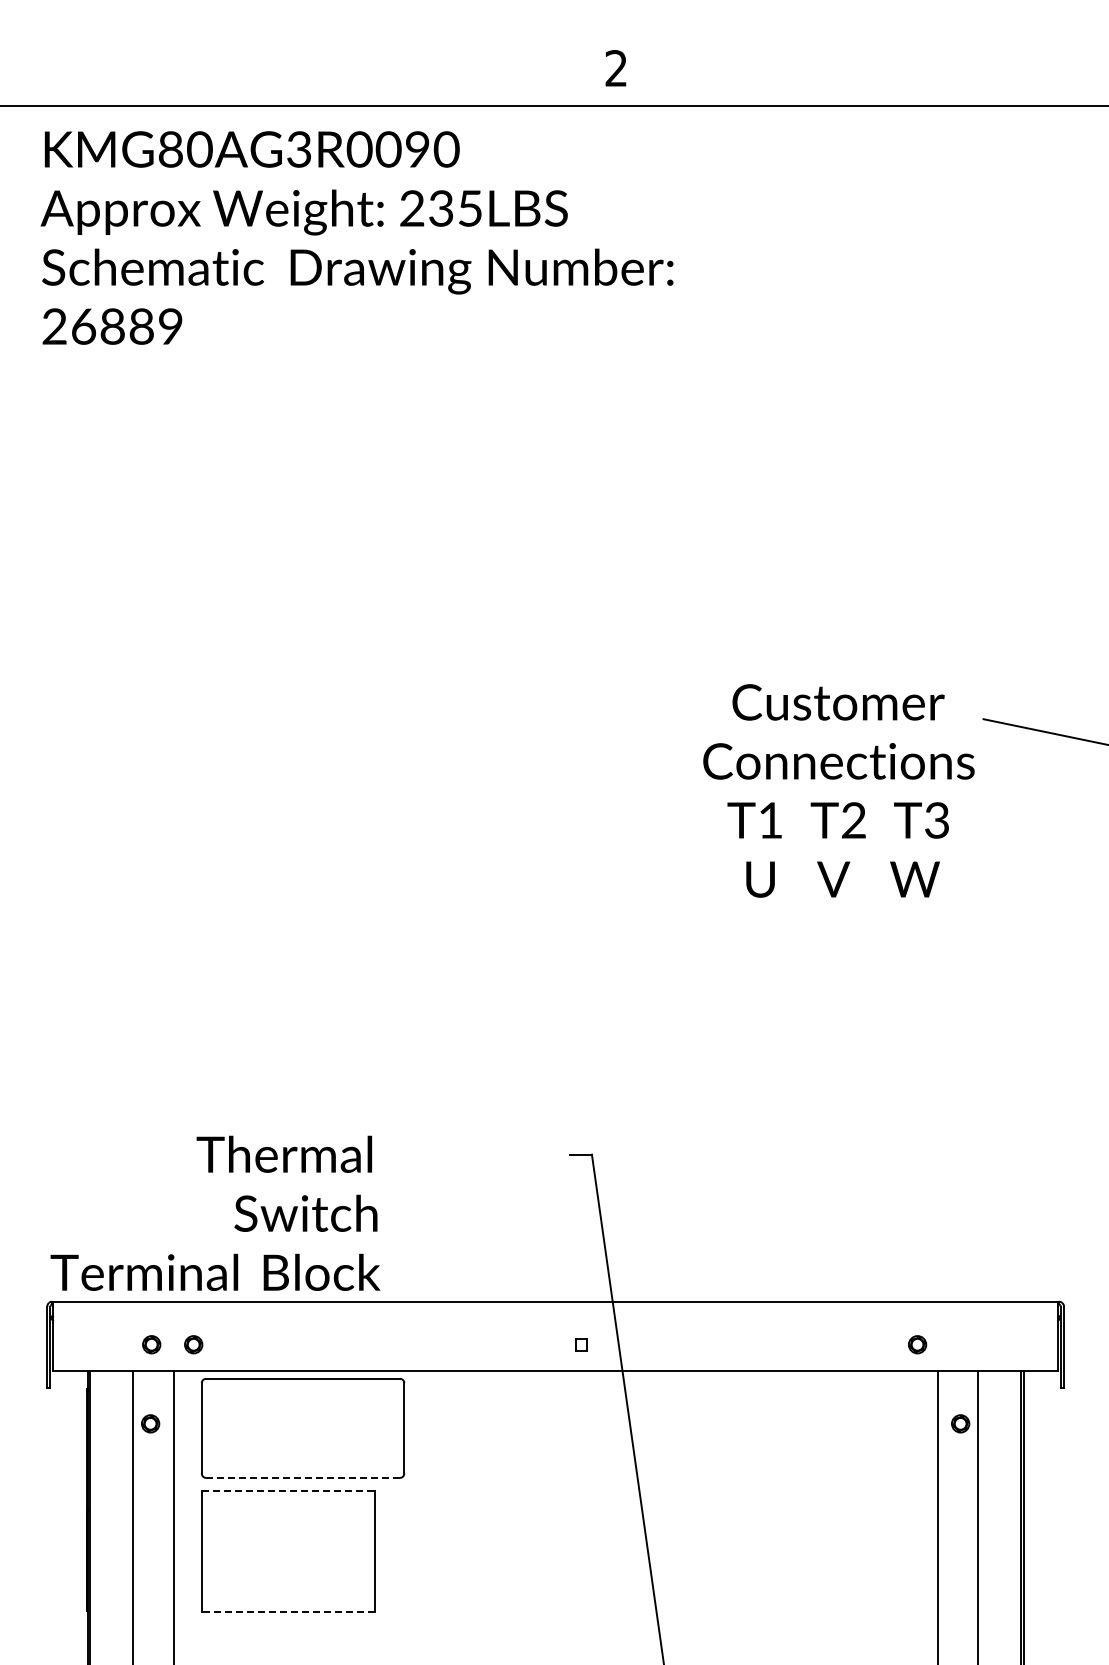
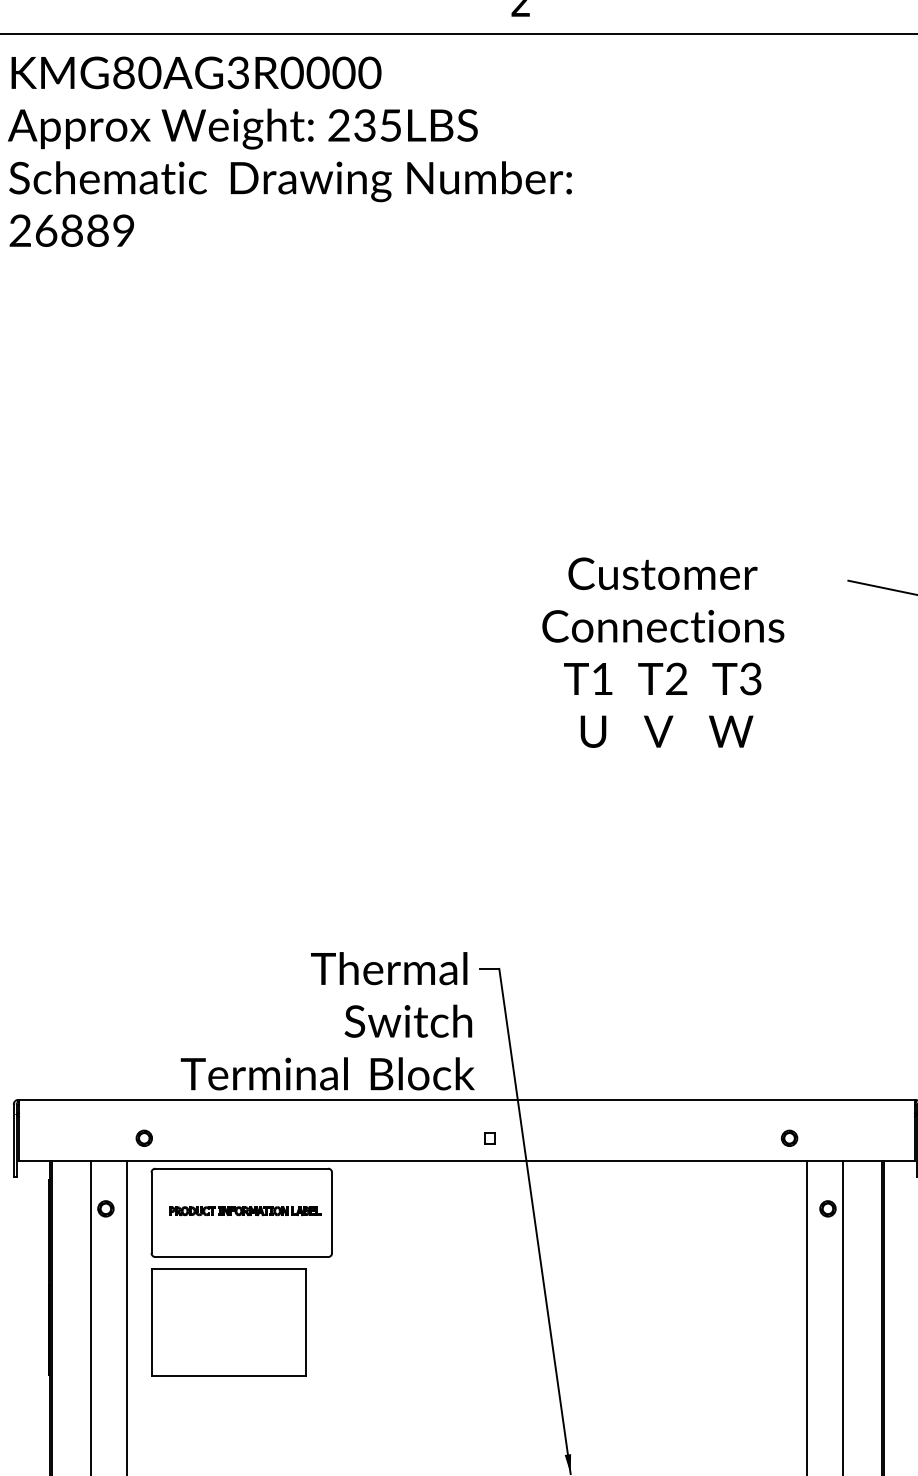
text: (417, 150) -> (343, 73), KMG80AG3R0090 -> KMG80AG3R0000
text: (838, 790) -> (662, 652), moved
text: (215, 1212) -> (327, 1020), moved
part: (151, 1344) -> (106, 1138), removed
part: (306, 1426) -> (244, 1211), added
line: (303, 1477) -> (242, 1256), dashed -> solid
line: (289, 1491) -> (229, 1269), dashed -> solid
line: (288, 1611) -> (228, 1376), dashed -> solid

